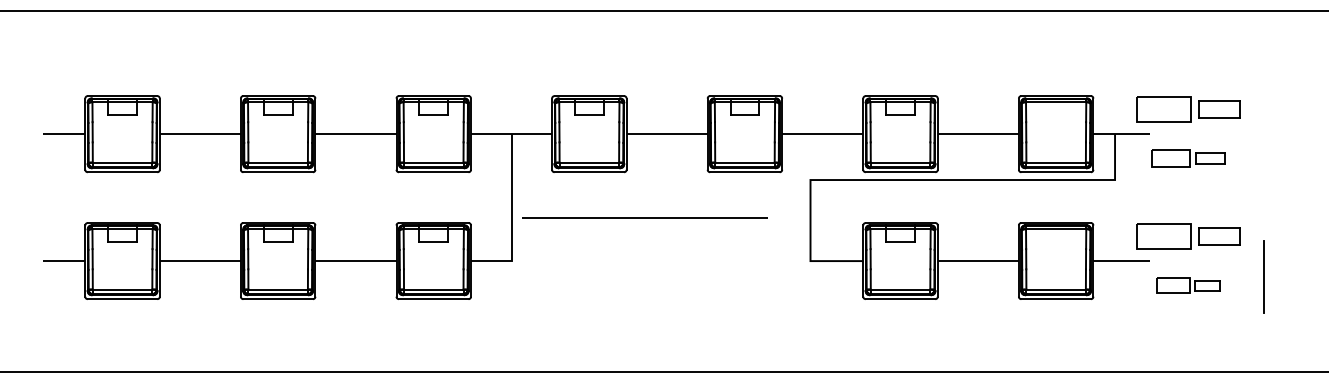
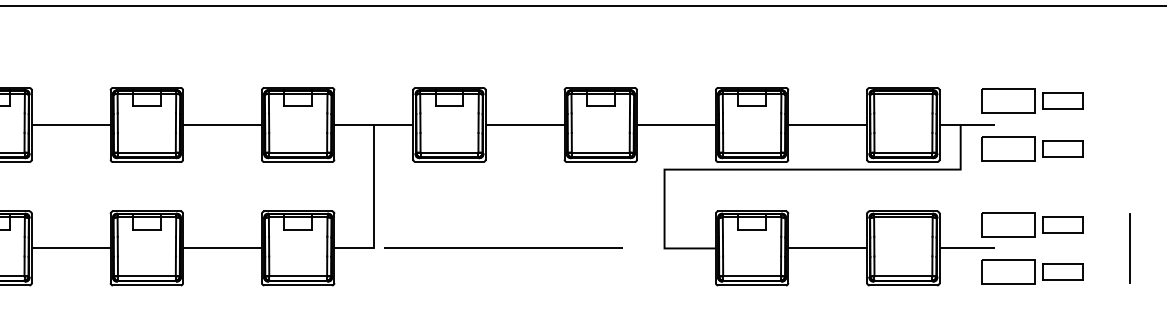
part: (1188, 158) -> (1032, 148), size x1.43
line: (644, 217) -> (503, 247), moved
line: (1263, 276) -> (1129, 247), moved
part: (1188, 285) -> (1032, 272), size x1.67

